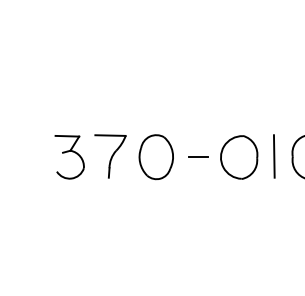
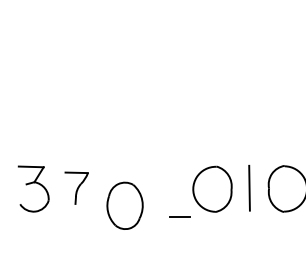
part: (110, 156) -> (76, 188), size x0.7
line: (198, 156) -> (180, 216), moved
part: (155, 157) -> (124, 206), moved

